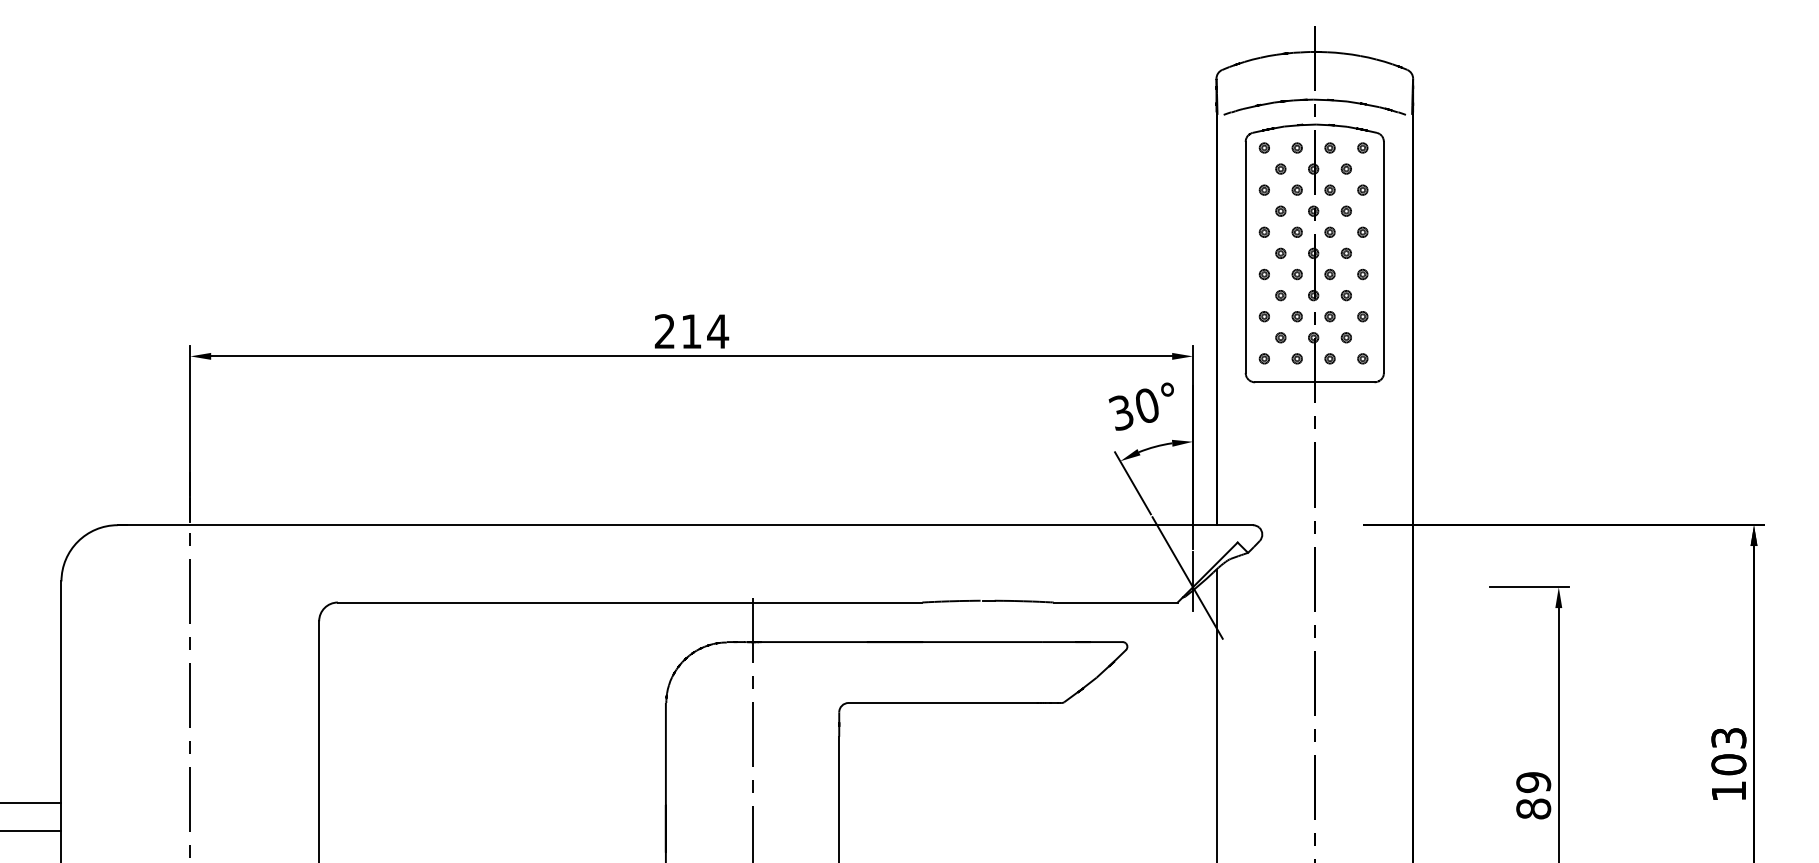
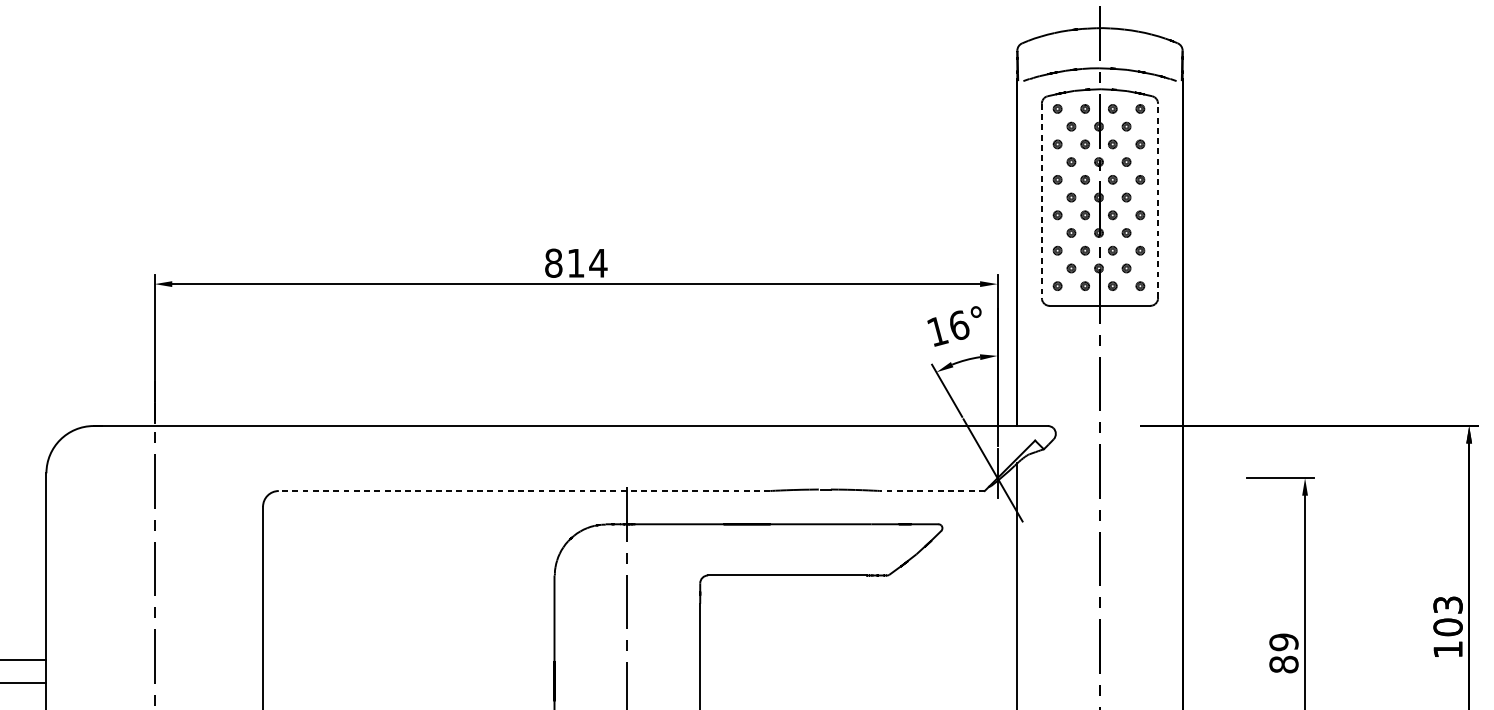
line: (1383, 256) -> (1157, 200), solid -> dashed
line: (1245, 257) -> (1041, 201), solid -> dashed
text: (664, 331) -> (553, 263), 214 -> 814
text: (1133, 408) -> (947, 327), 30° -> 16°
line: (629, 602) -> (523, 491), solid -> dashed
line: (1115, 602) -> (932, 491), solid -> dashed

